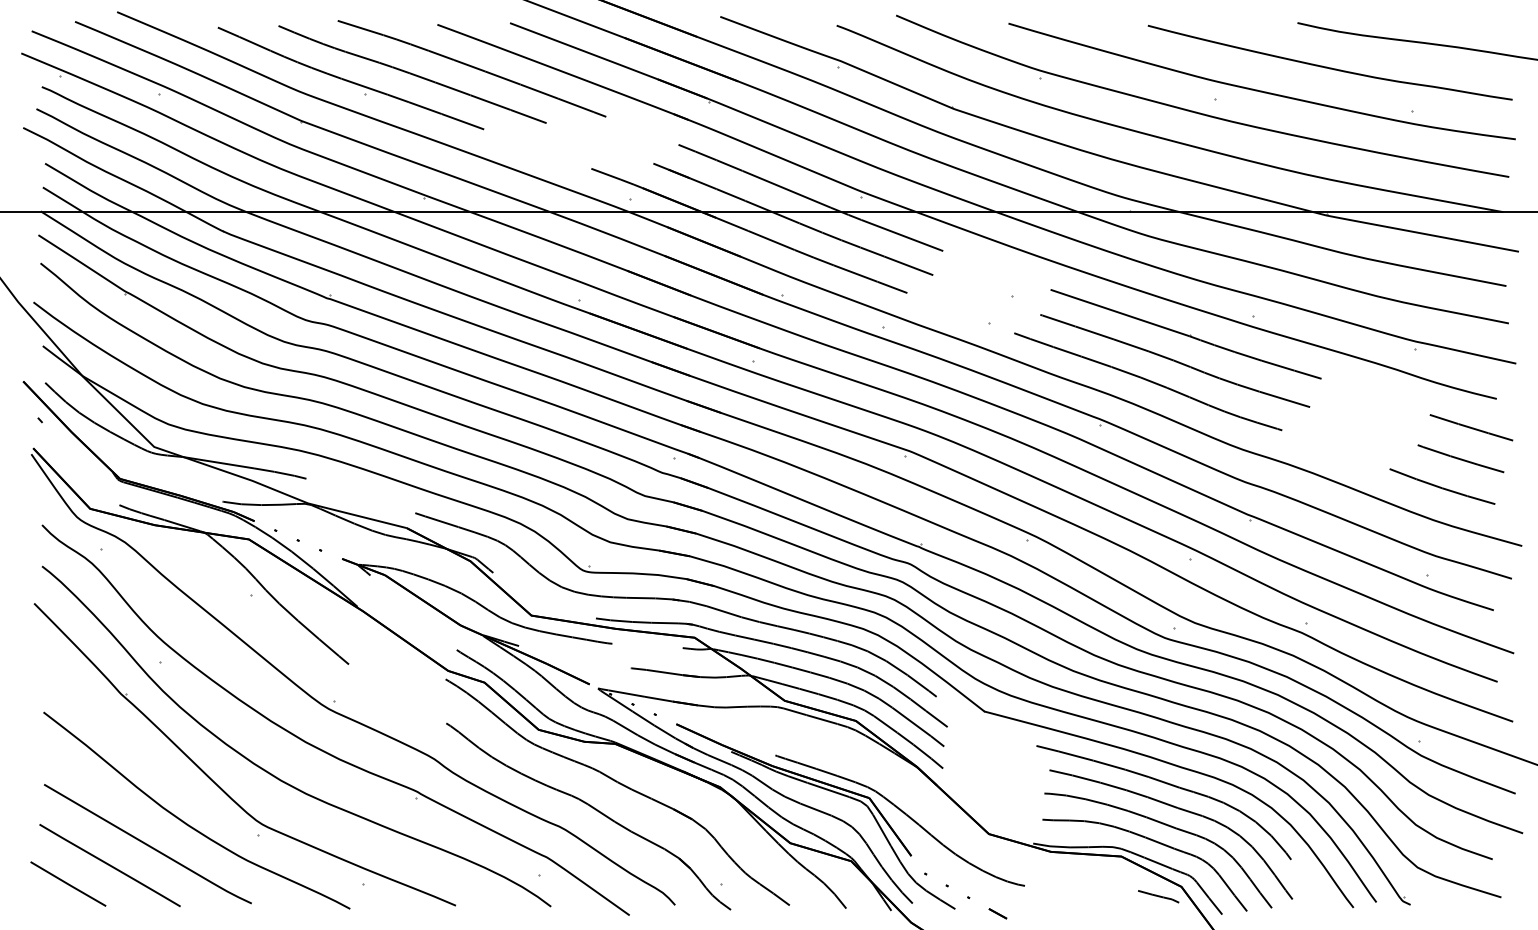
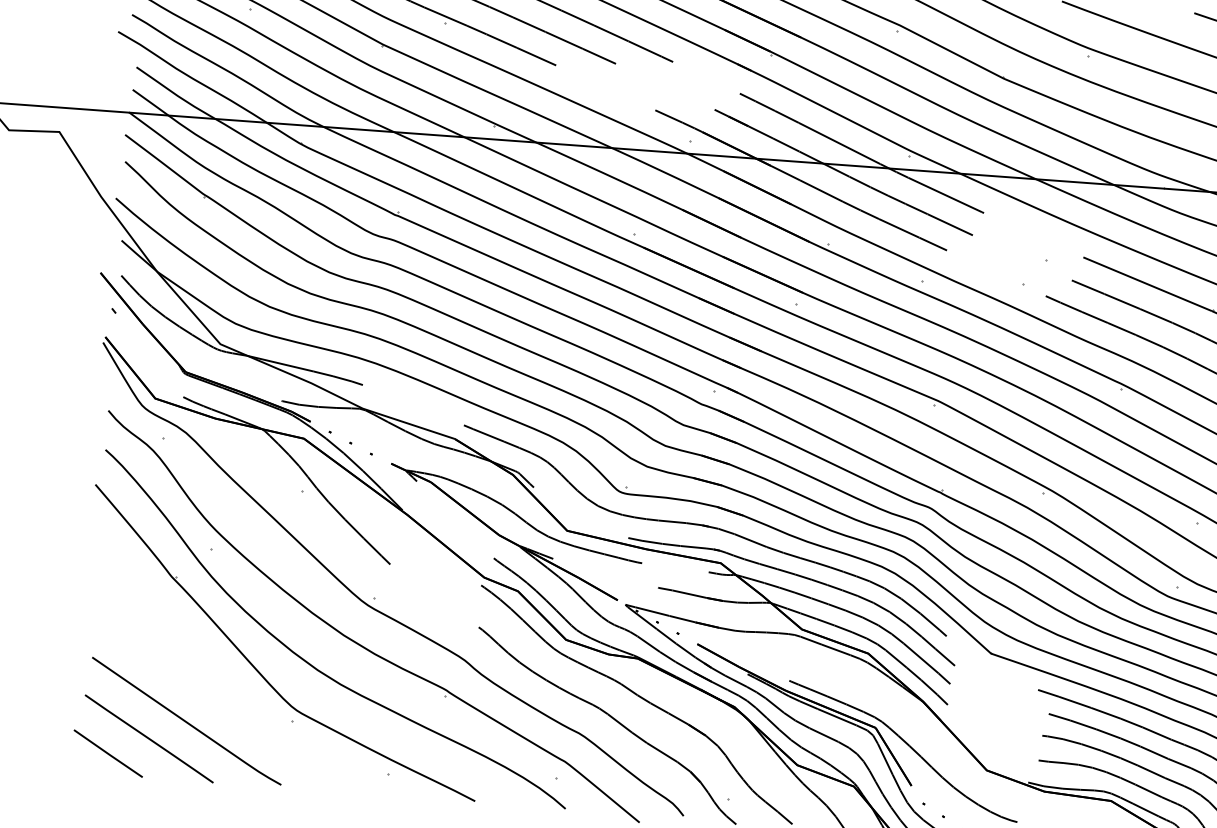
curve: (186, 822) -> (224, 703), removed

